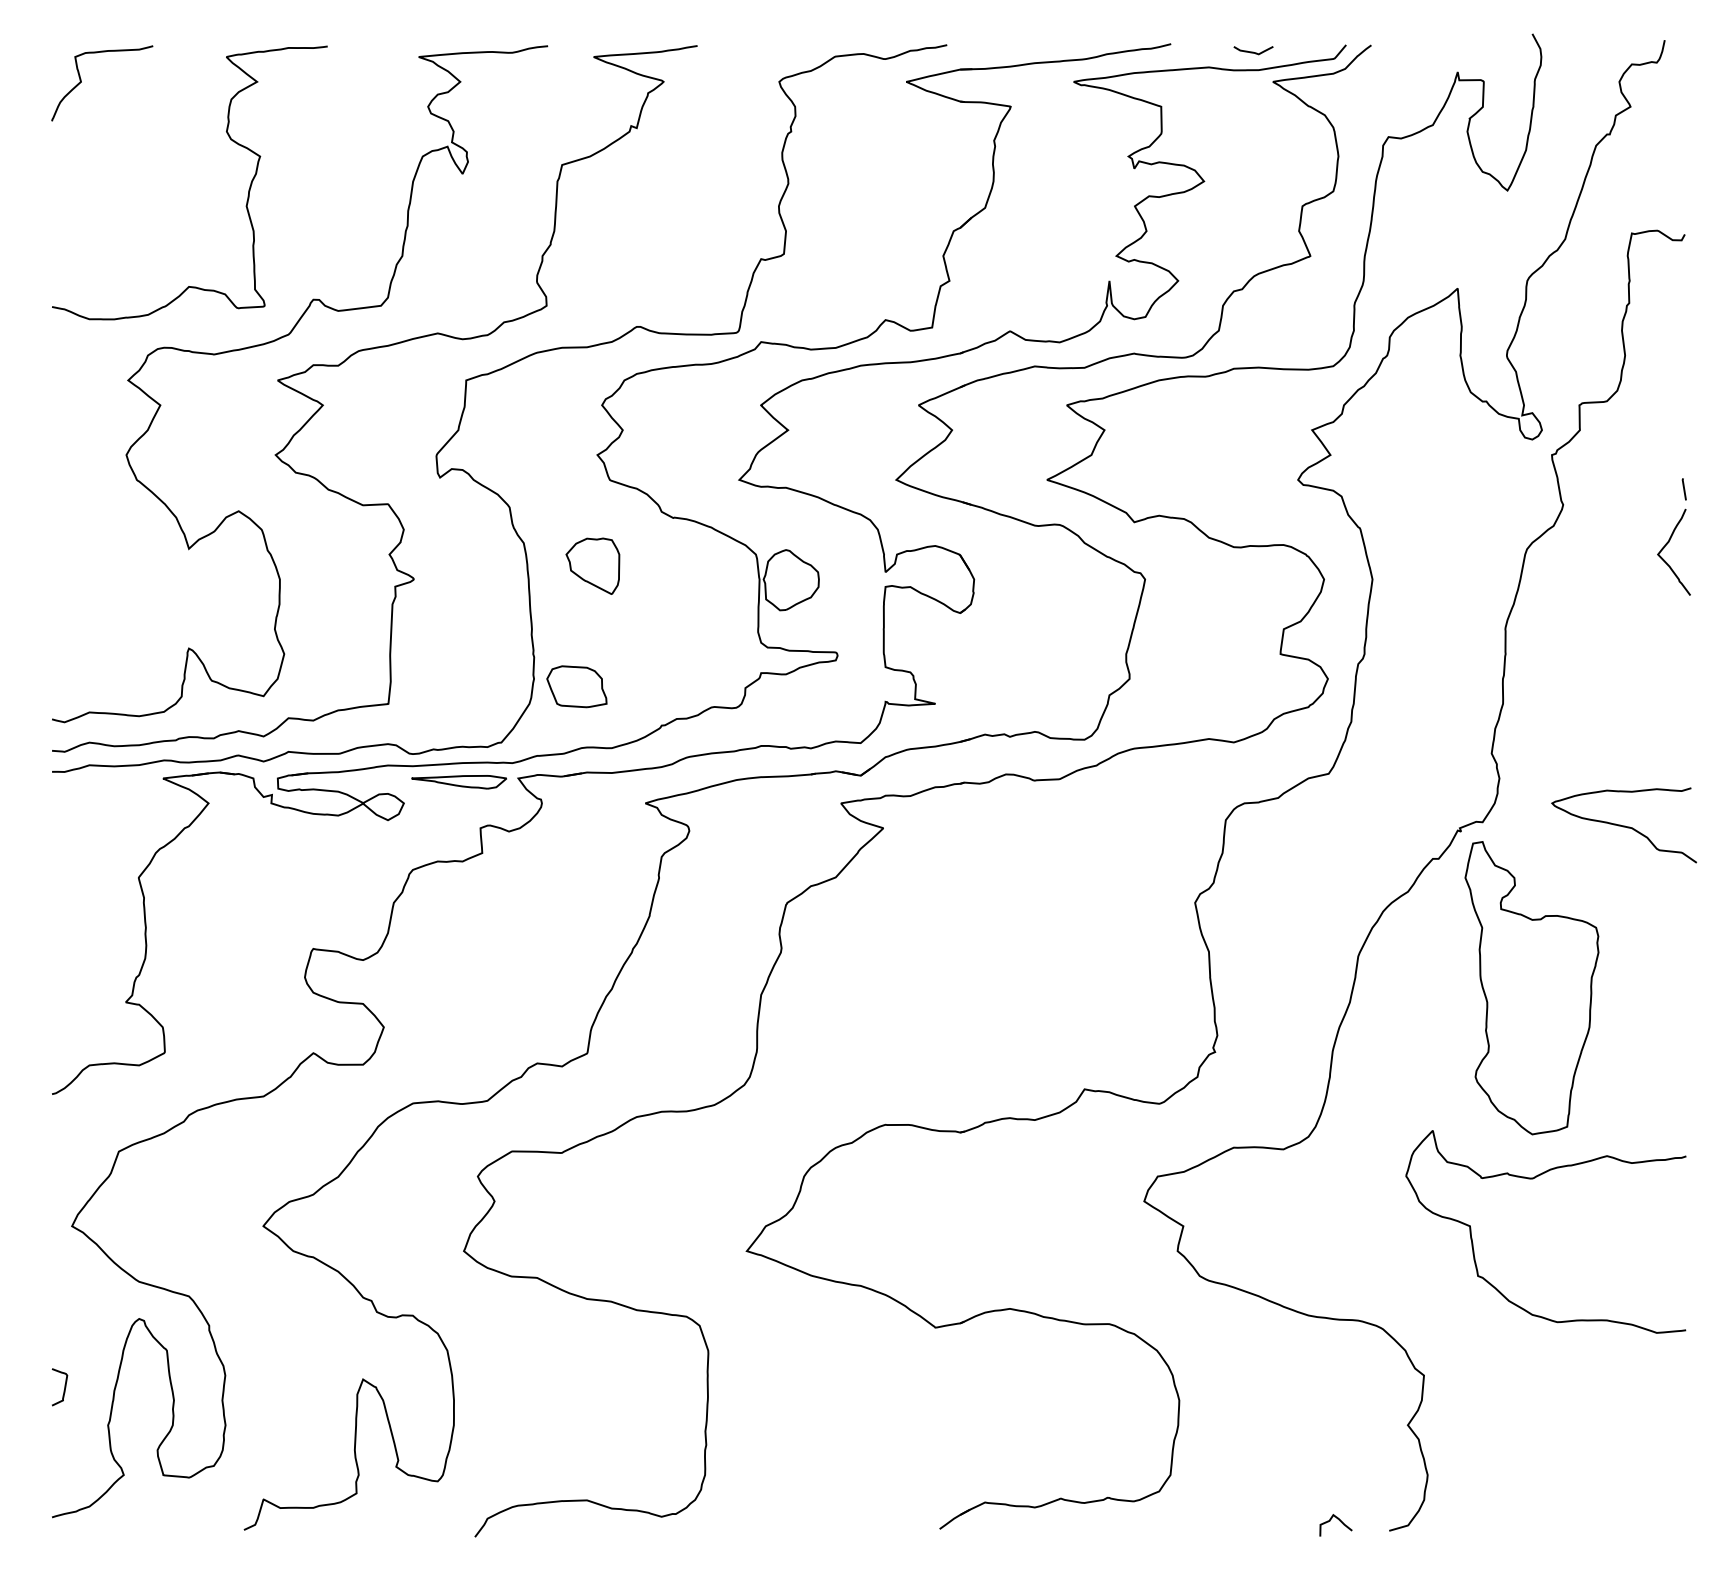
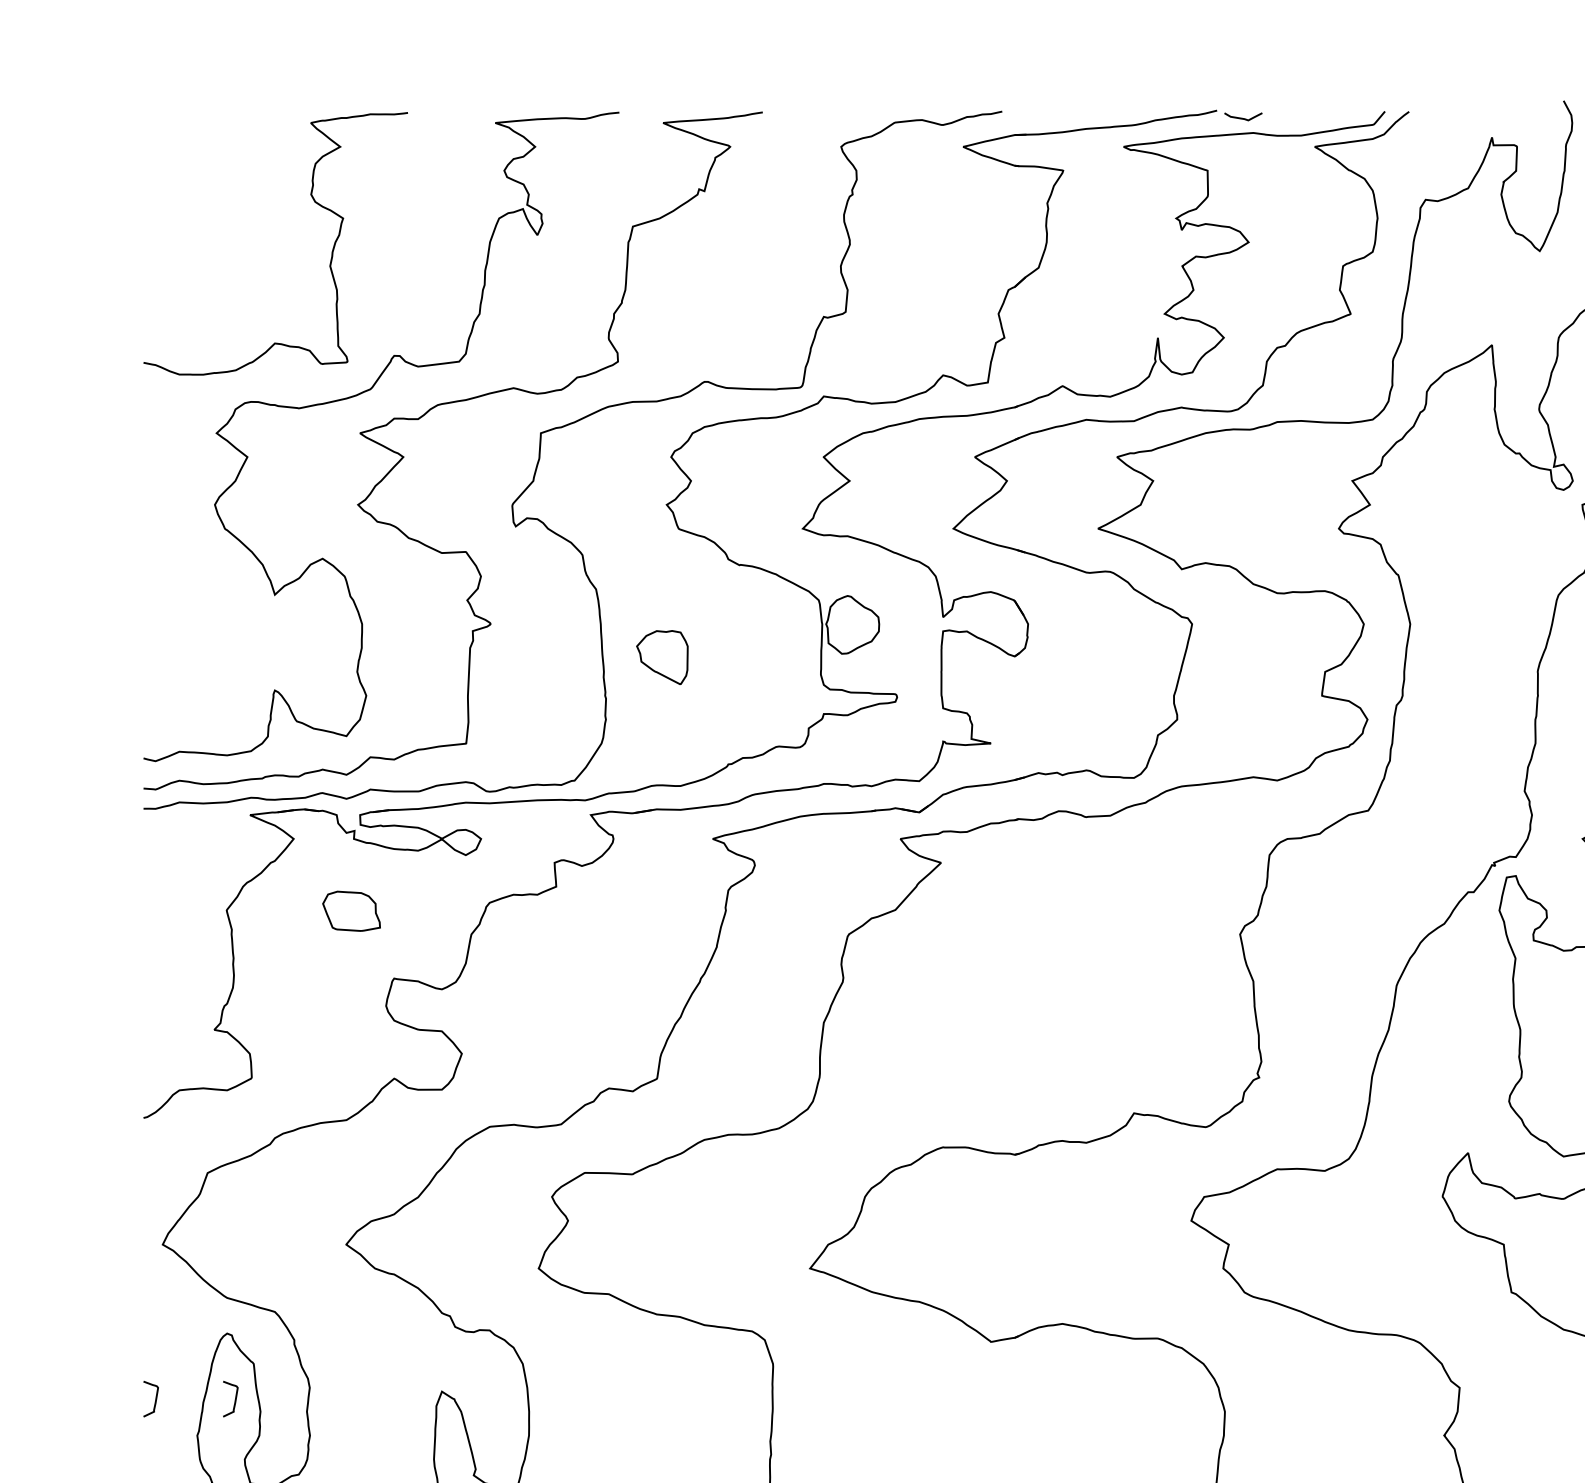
curve: (1253, 51) -> (1243, 117), moved
curve: (81, 82) -> (171, 147), removed
part: (592, 565) -> (662, 656), moved
part: (576, 686) -> (351, 911), moved
part: (458, 782) -> (533, 818), removed
curve: (147, 1387) -> (235, 1399), added

